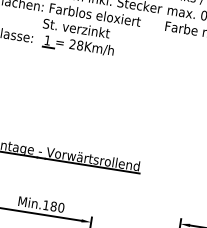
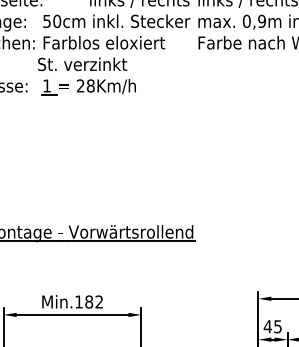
text: (61, 207) -> (99, 301), Min.180 -> Min.182

